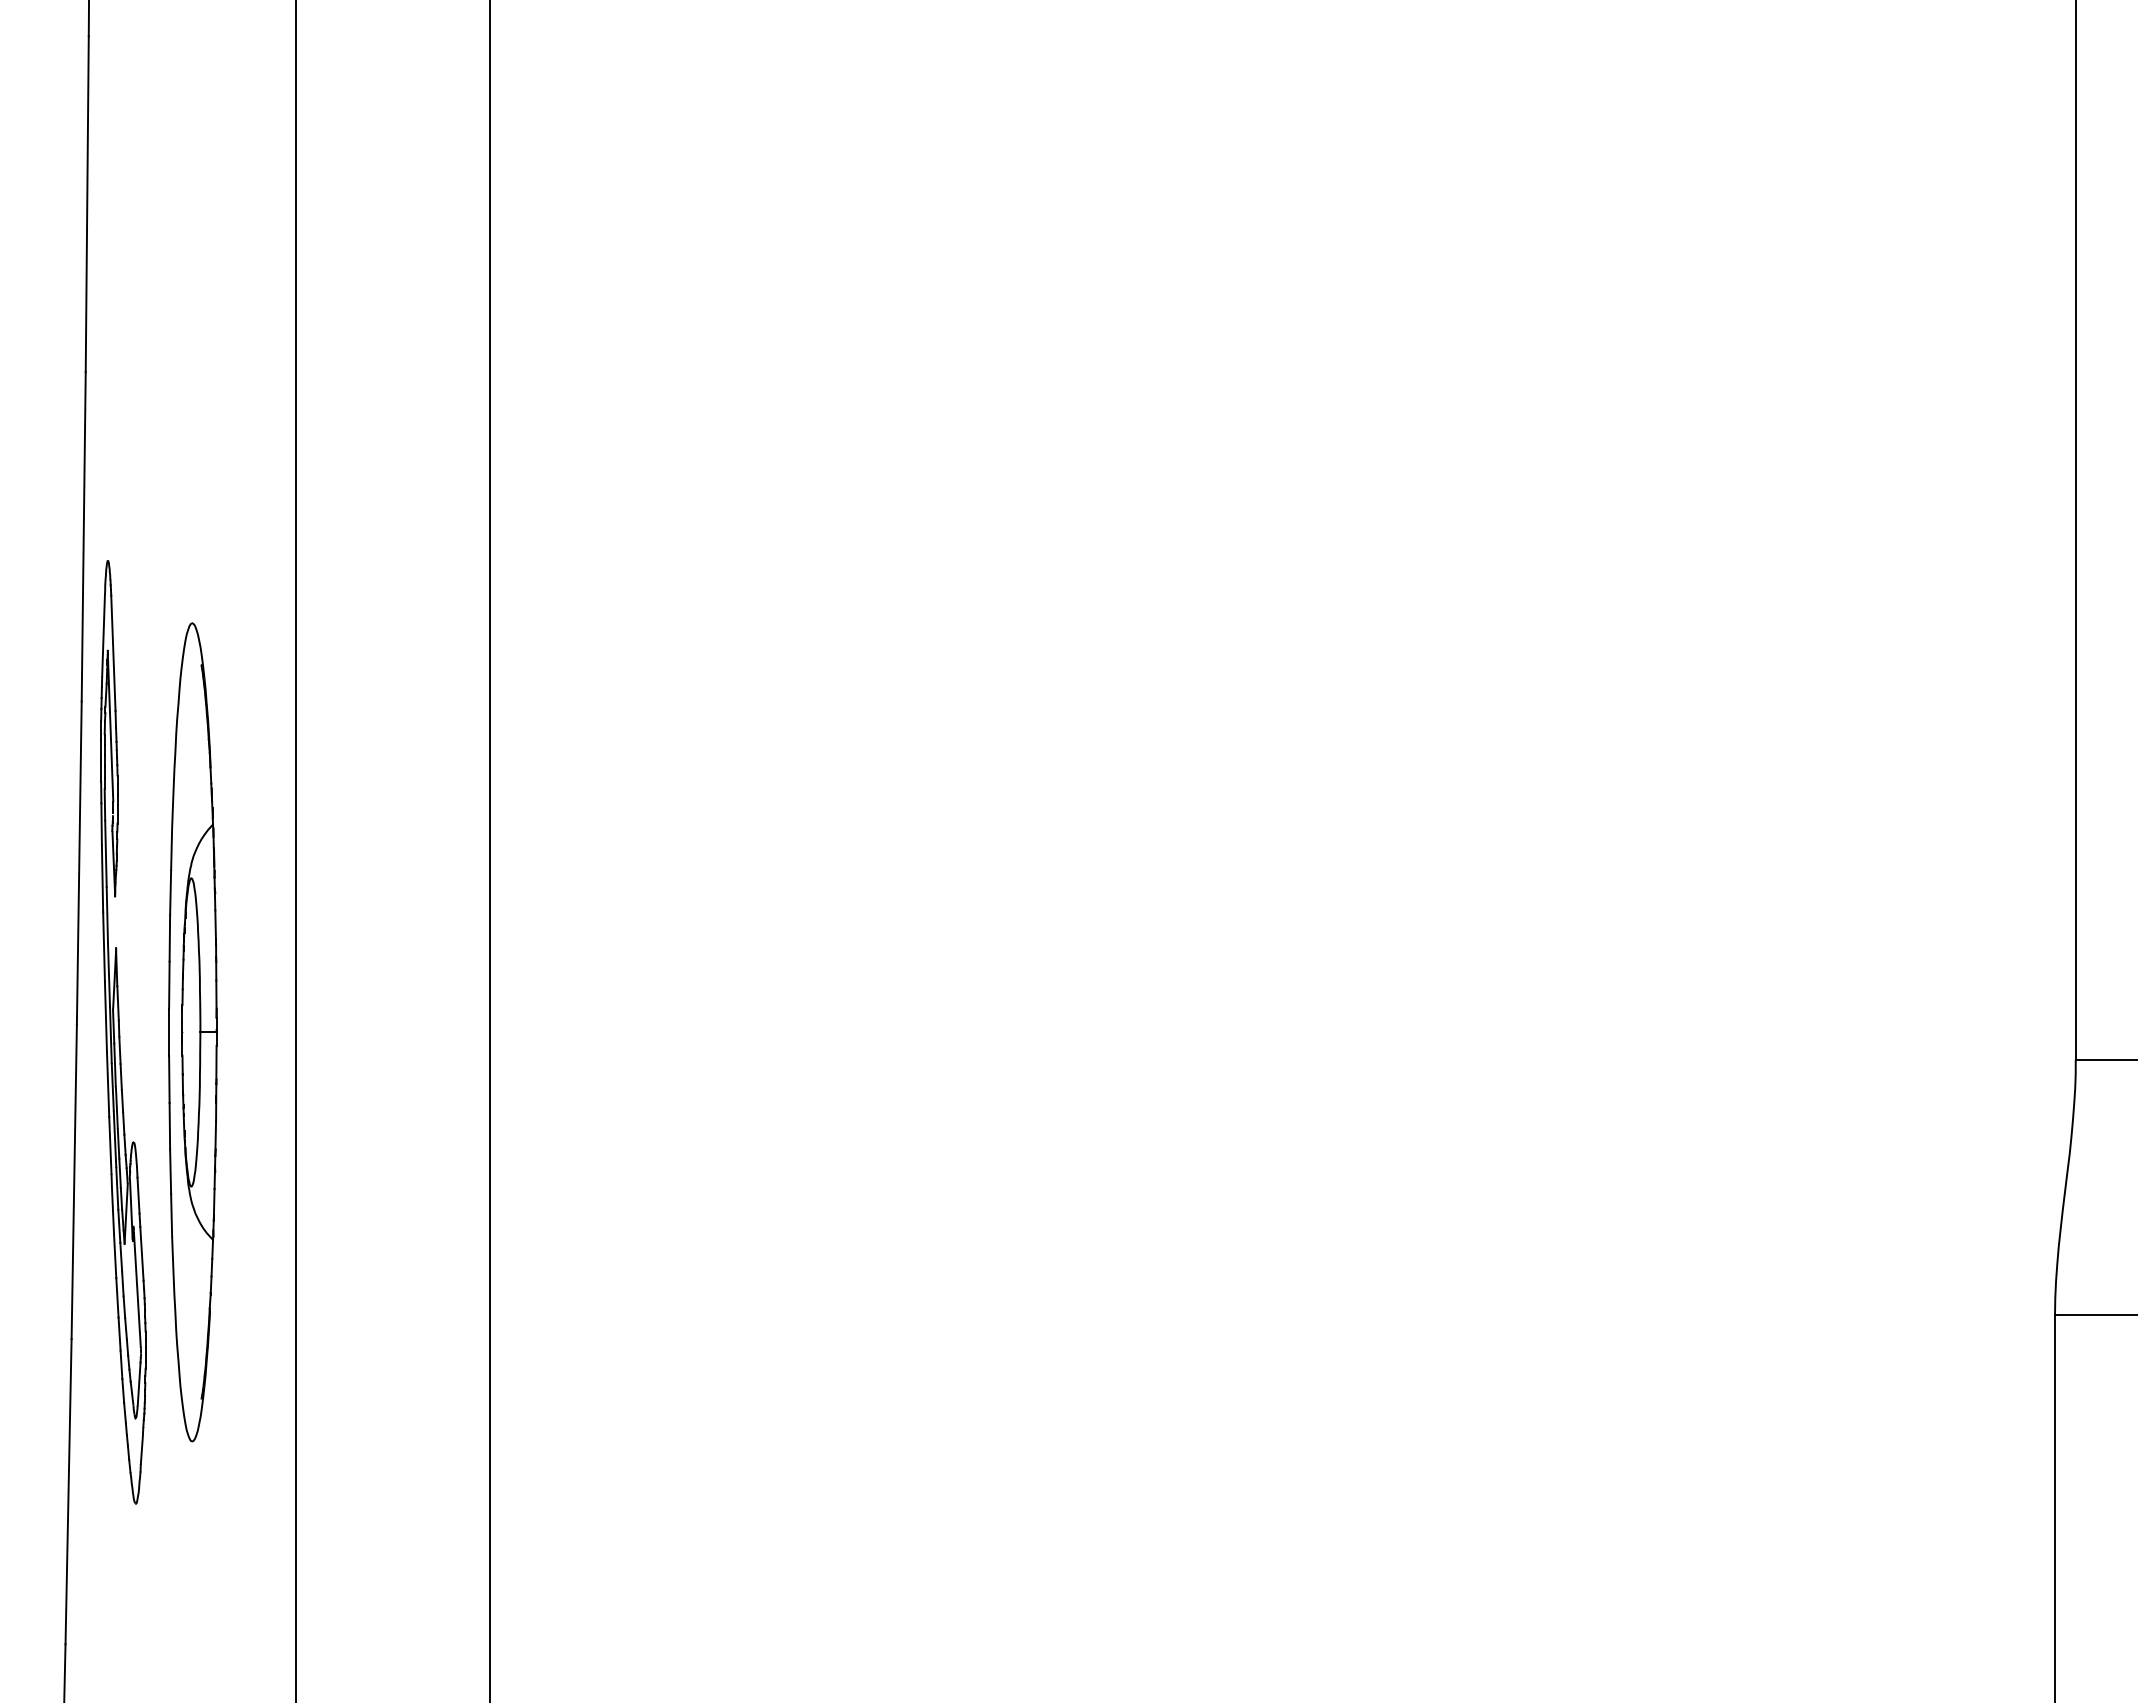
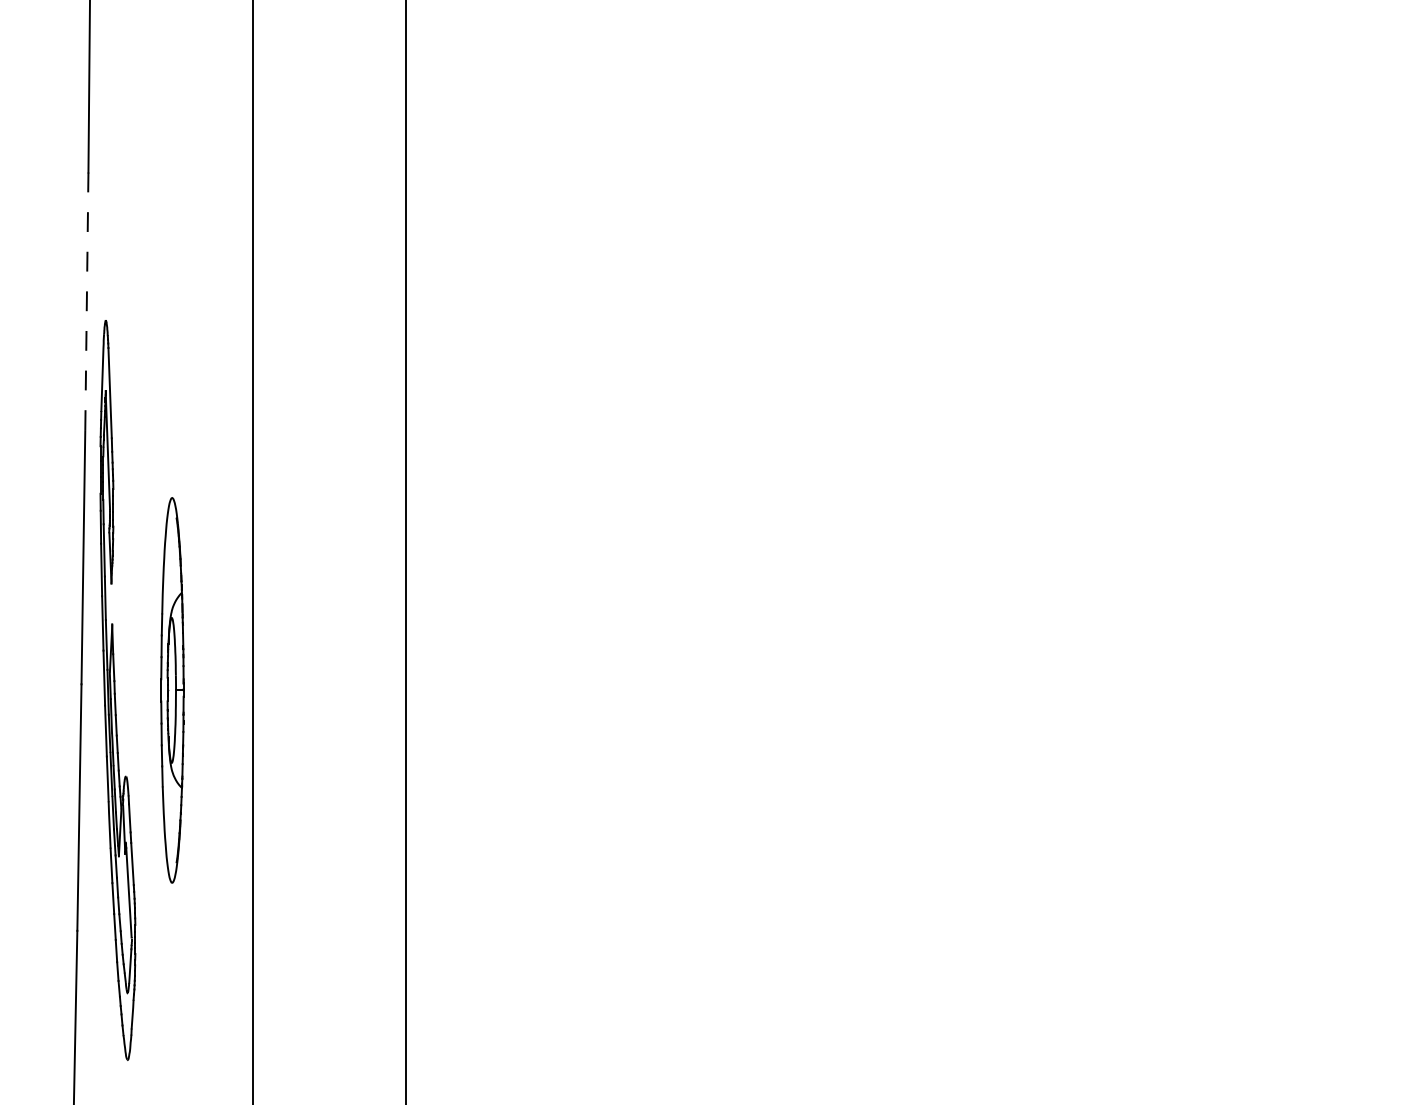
line: (83, 536) -> (86, 301), solid -> dashed
part: (192, 1032) -> (172, 690), size x0.6

